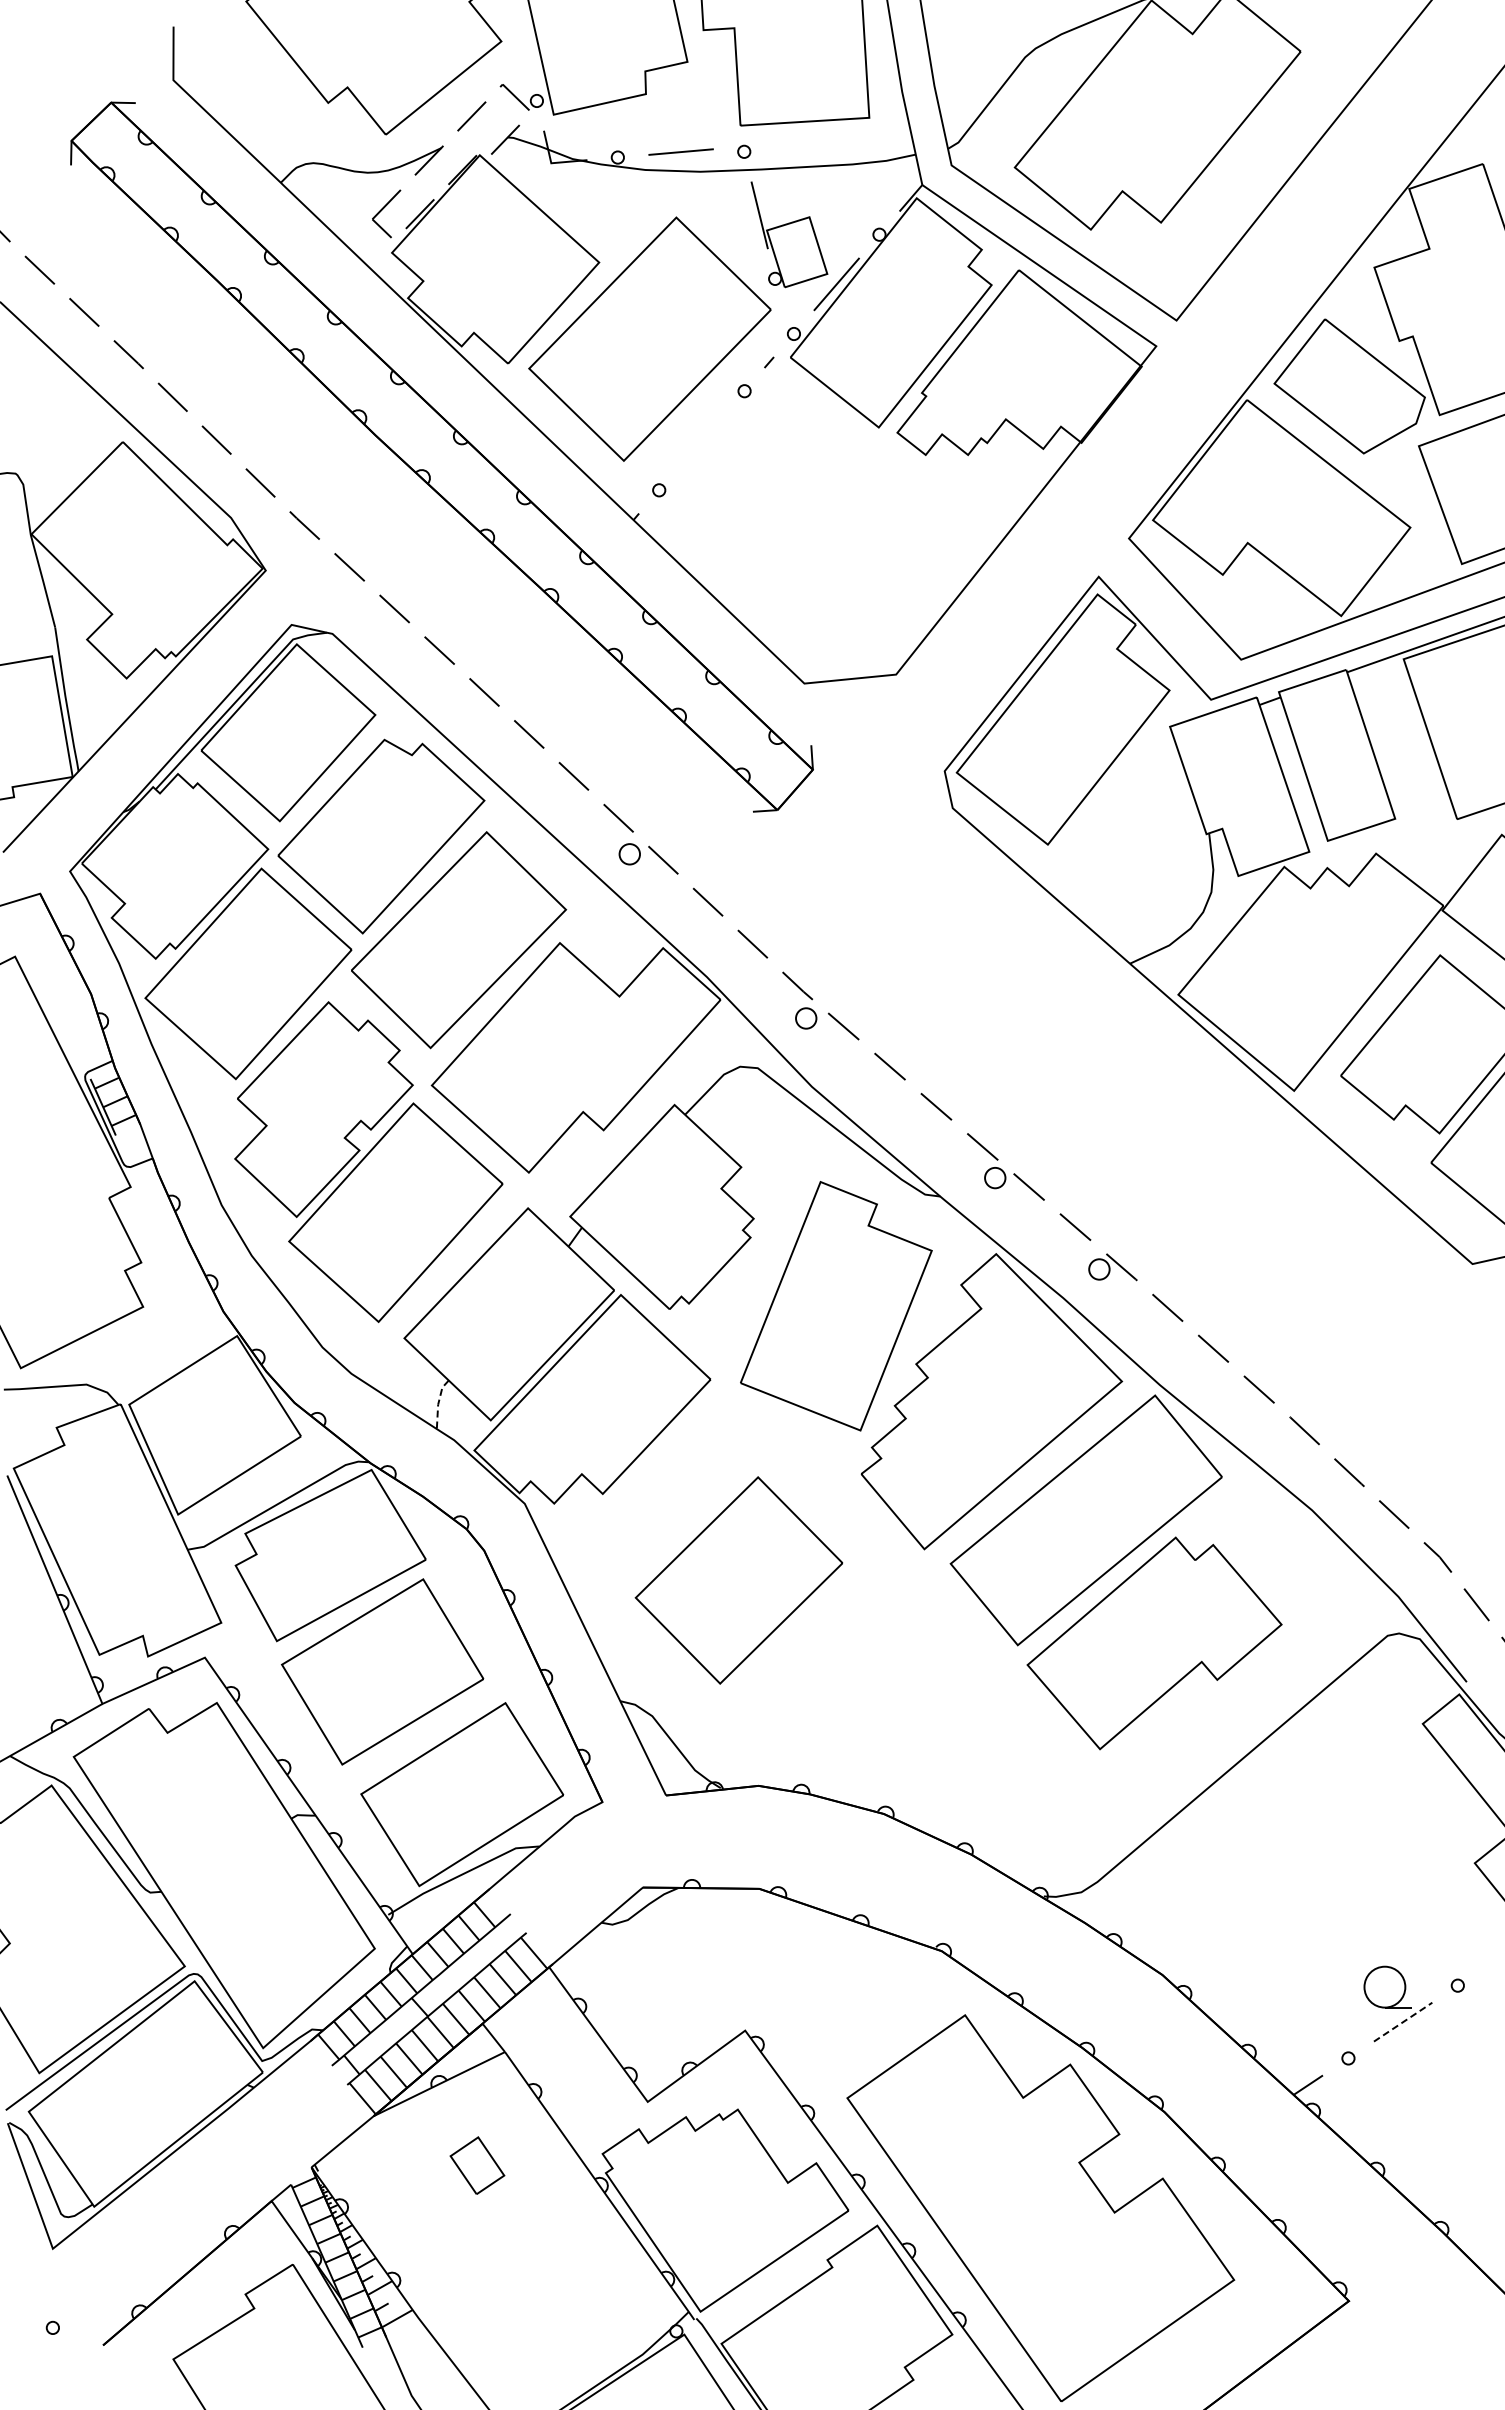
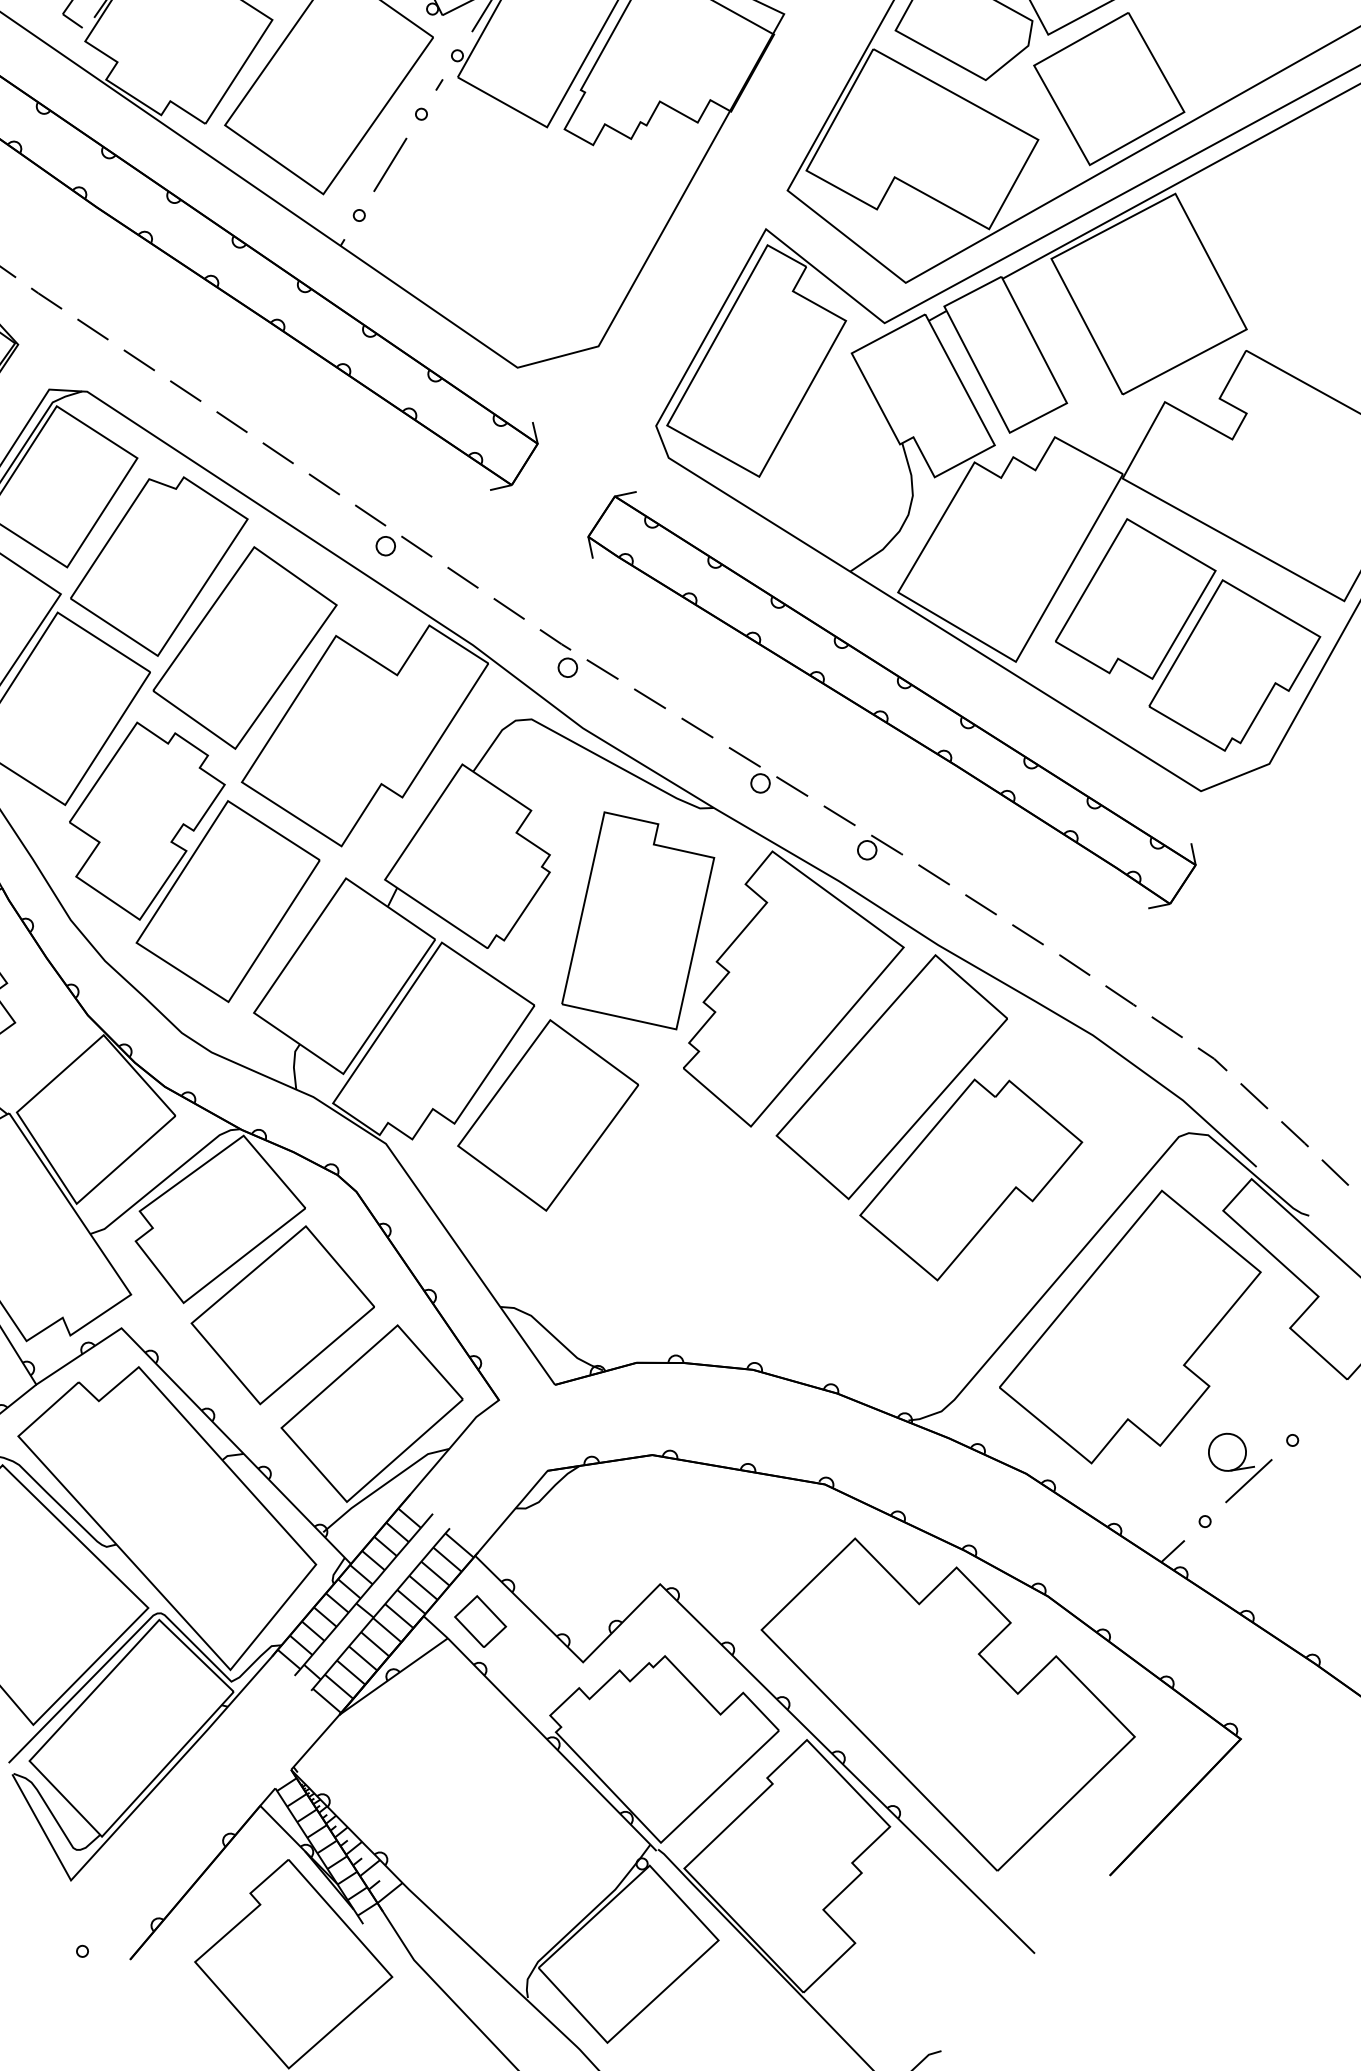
line: (701, 440) -> (390, 164), added
part: (1152, 1110) -> (891, 700), added
line: (438, 1403) -> (294, 1066), dashed -> solid
part: (738, 1580) -> (547, 1115), moved
part: (1300, 1833) -> (1129, 1326), added
line: (1403, 2021) -> (1249, 1480), dashed -> solid
part: (477, 2165) -> (480, 1621), moved

